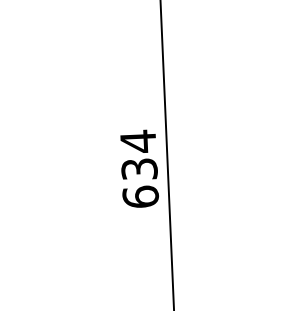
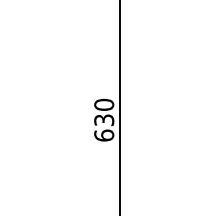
text: (138, 140) -> (104, 104), 634 -> 630

